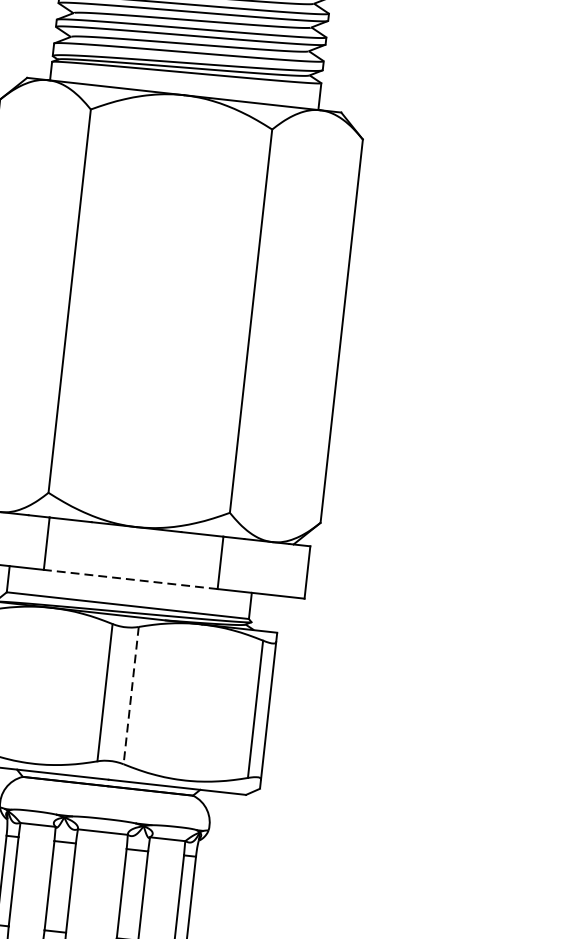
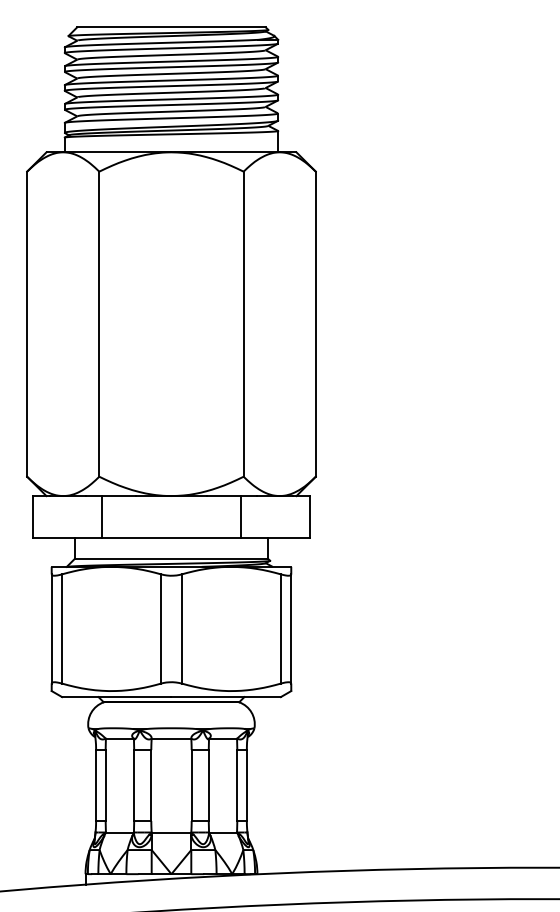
line: (129, 579) -> (170, 537), dashed -> solid
line: (130, 694) -> (181, 628), dashed -> solid

